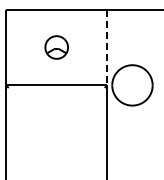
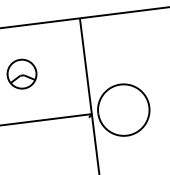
line: (107, 47) -> (86, 66), dashed -> solid

